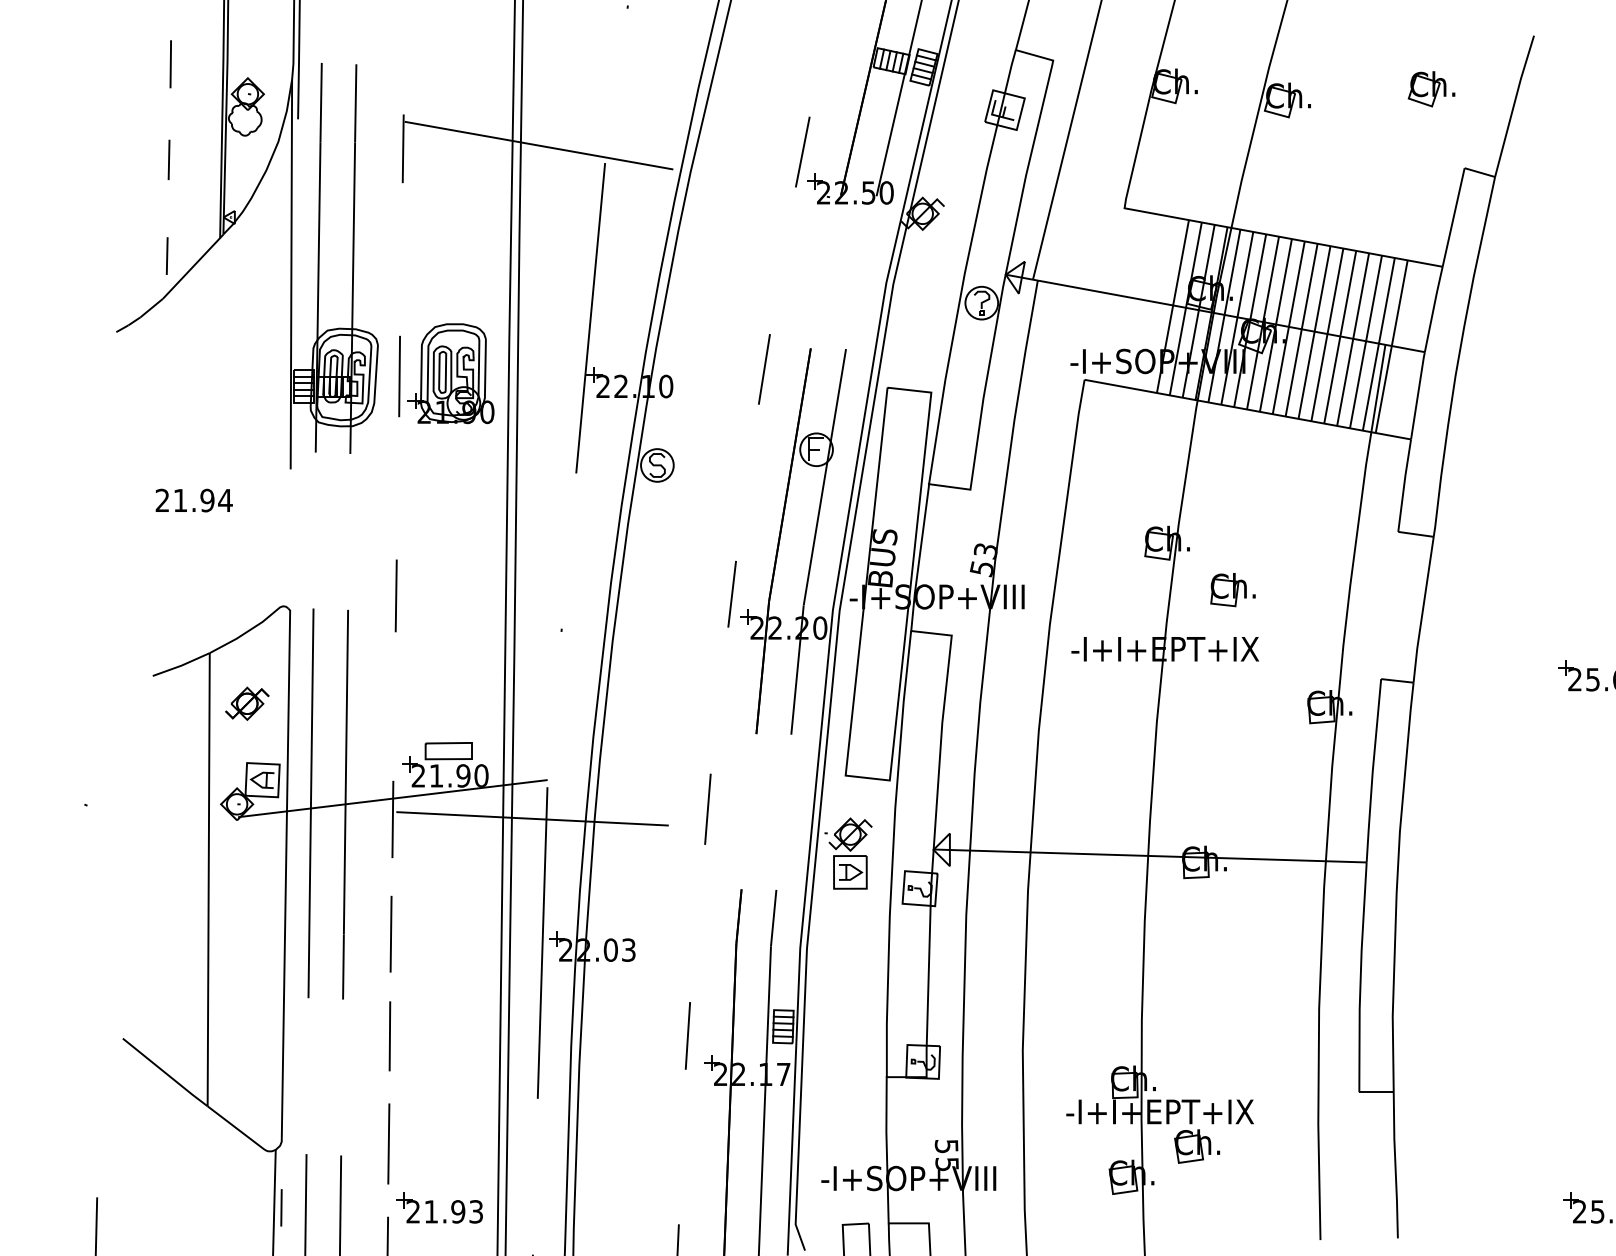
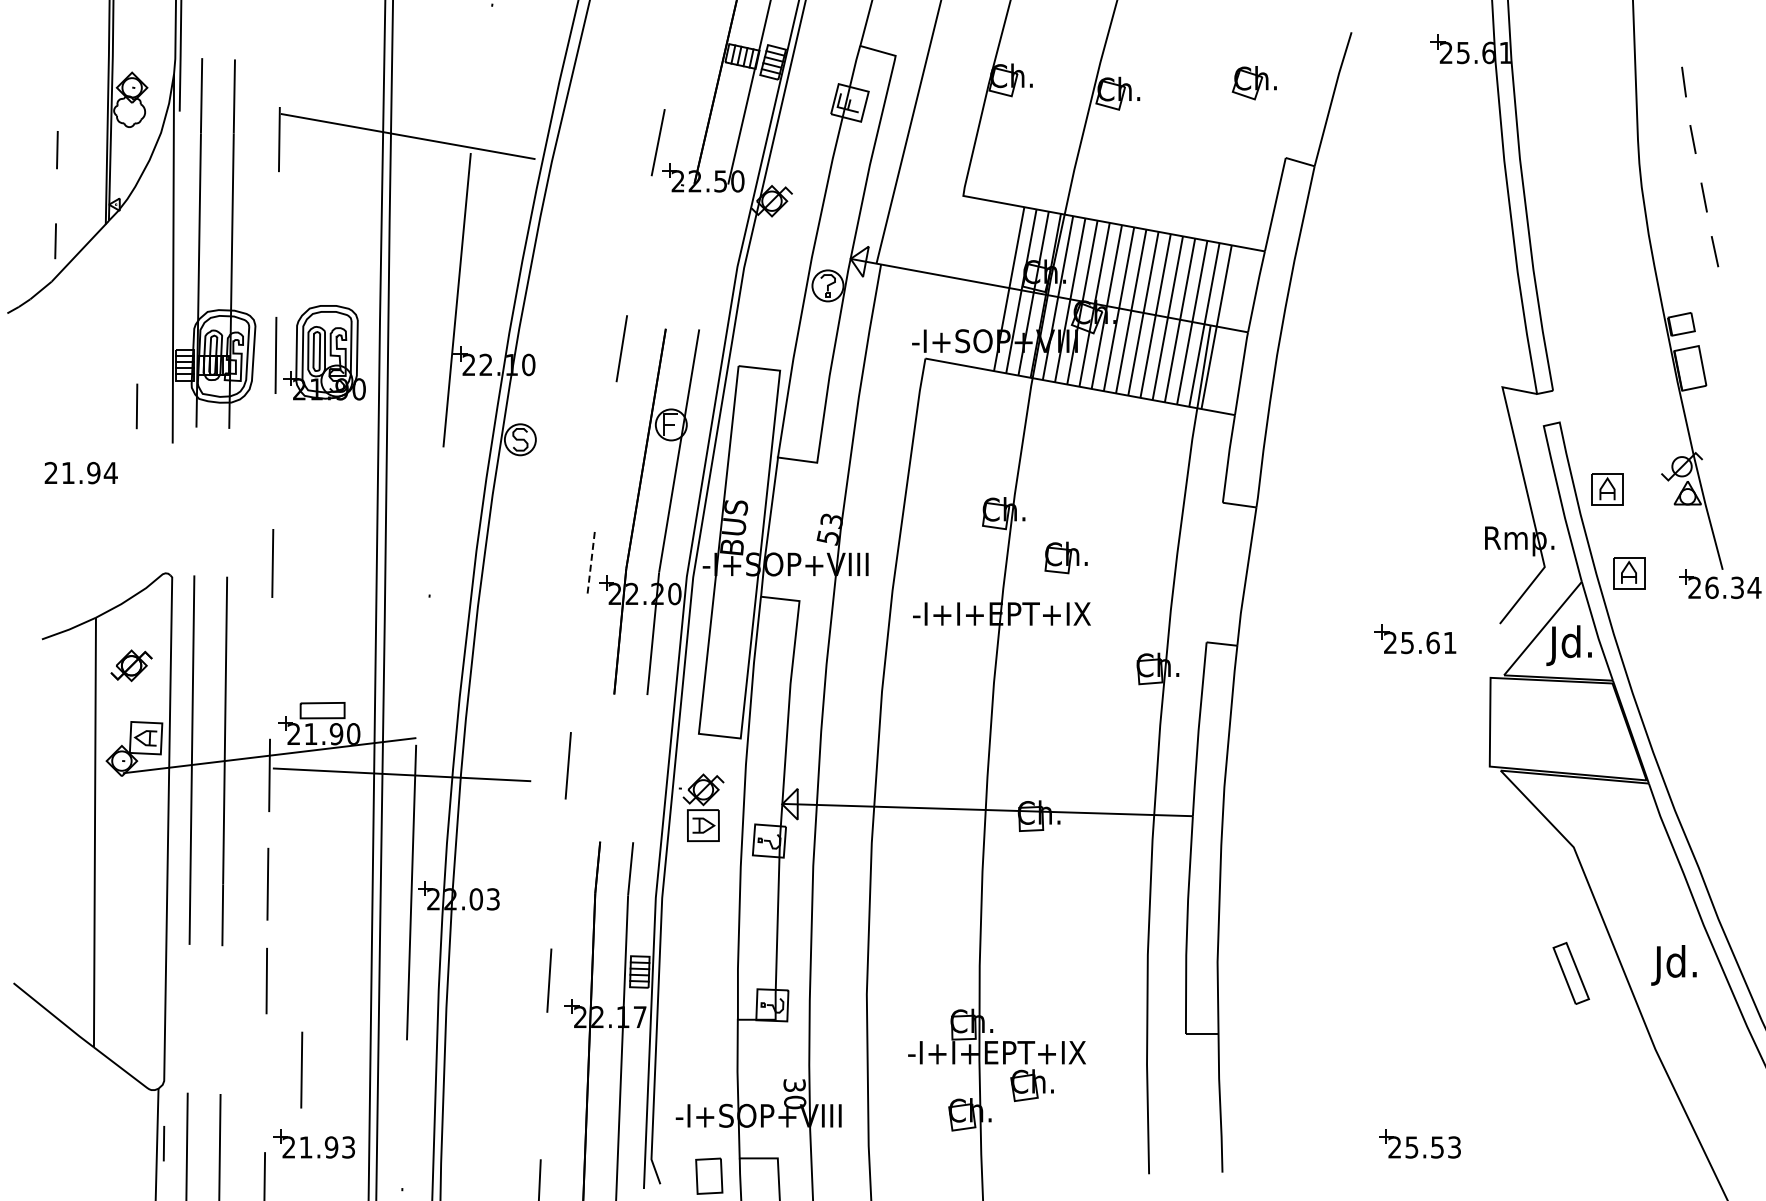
line: (170, 64) -> (136, 406), moved
line: (732, 593) -> (591, 561), solid -> dashed
line: (388, 1143) -> (301, 1069), moved
text: (947, 1155) -> (795, 1094), 55 -> 30

